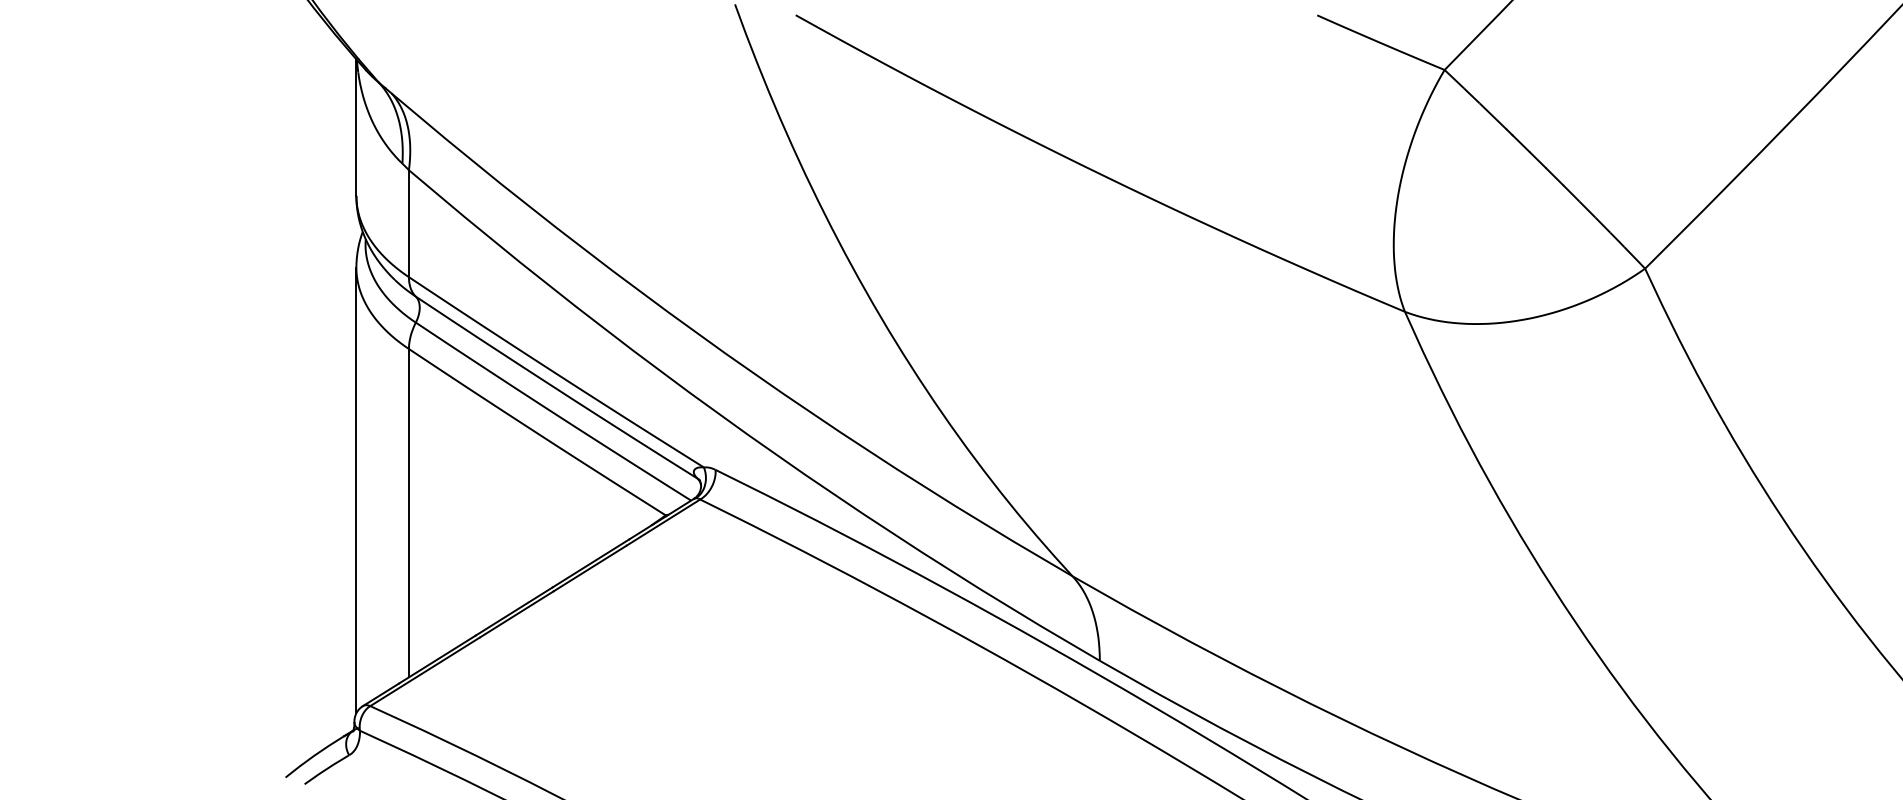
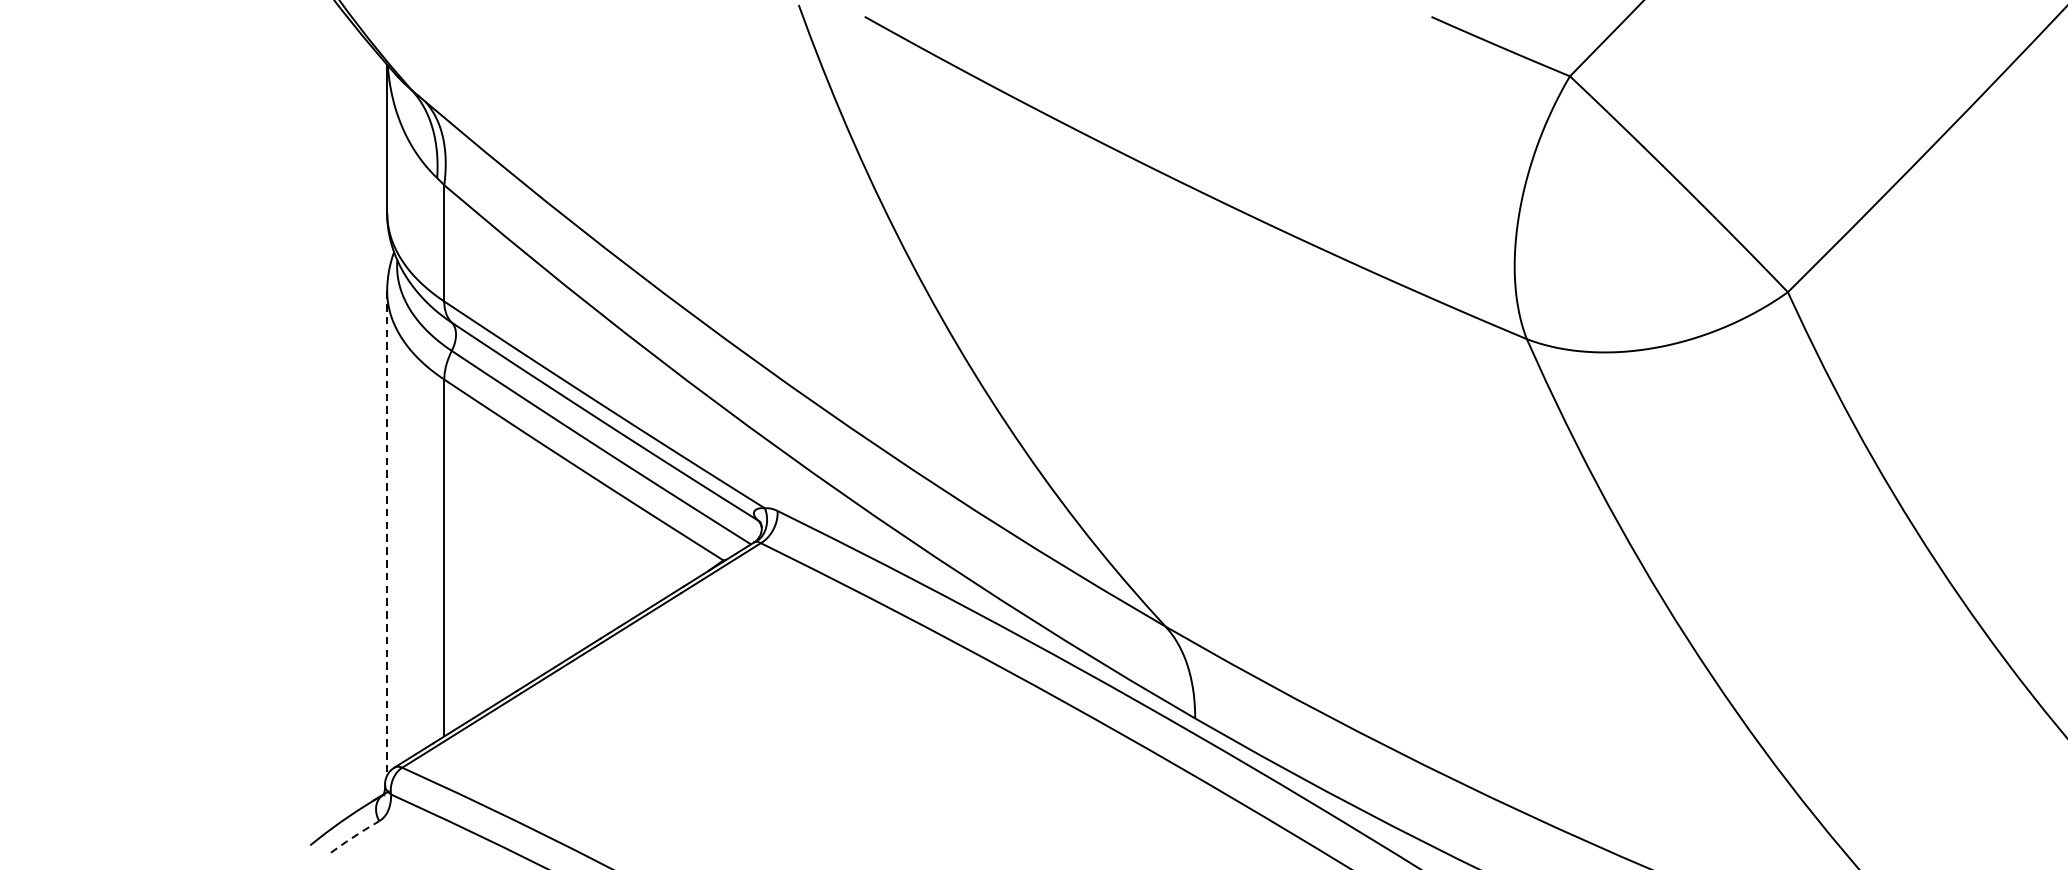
line: (356, 490) -> (387, 533), solid -> dashed
line: (326, 769) -> (354, 836), solid -> dashed

